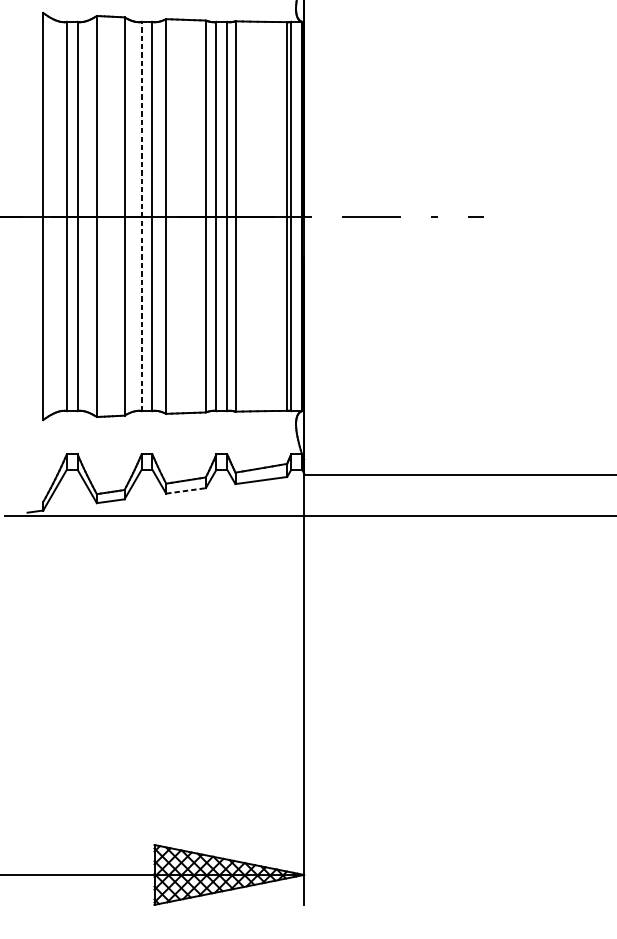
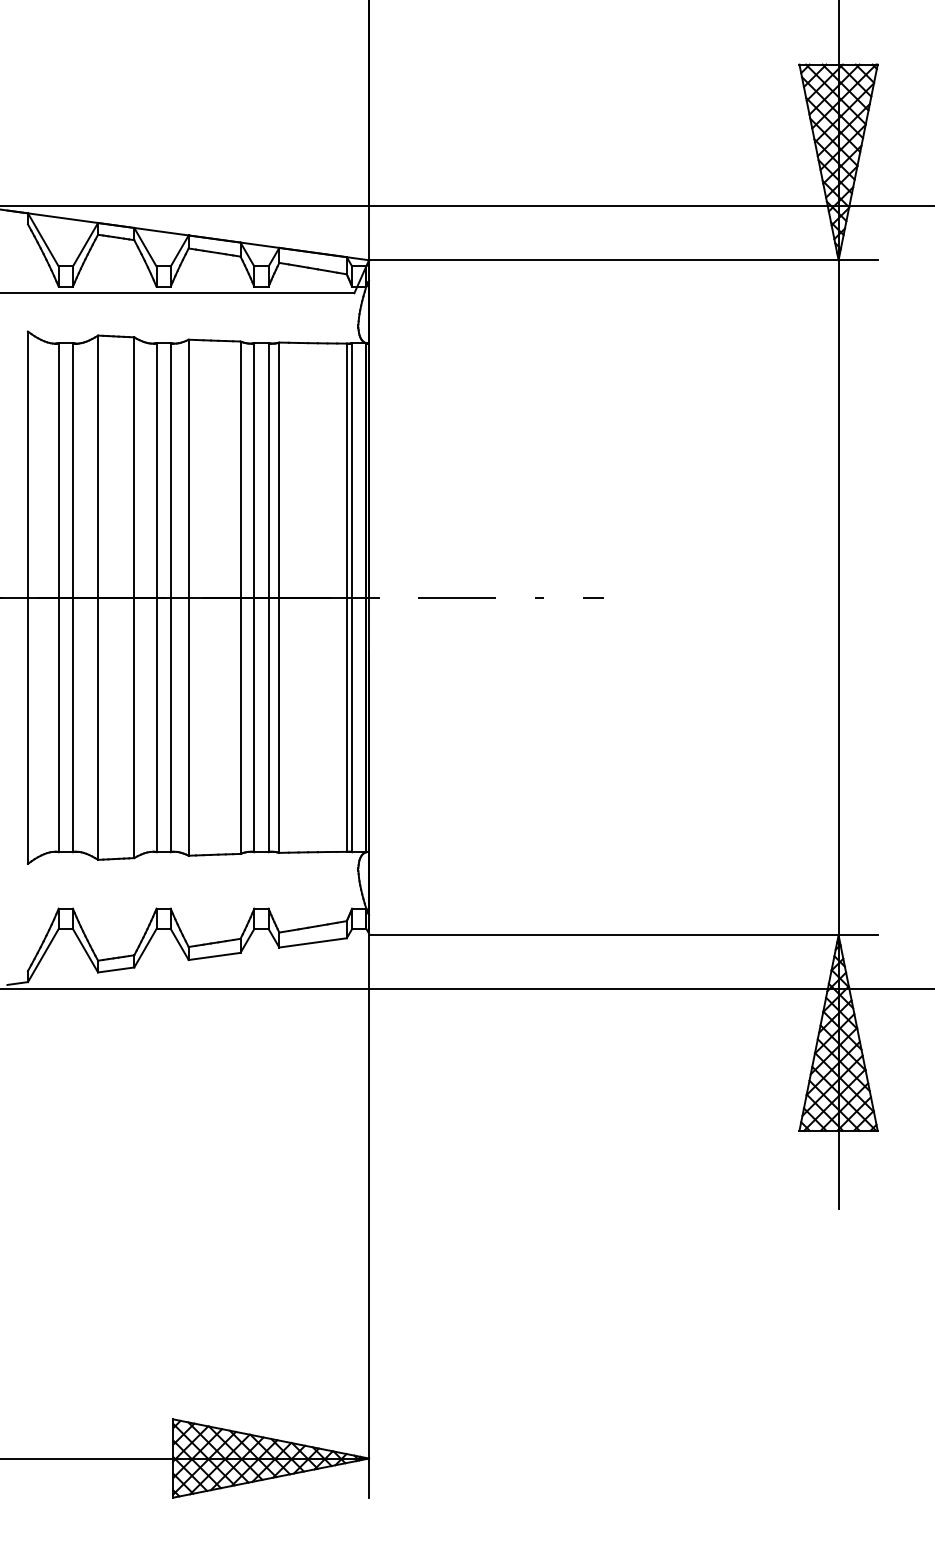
line: (141, 216) -> (156, 597), dashed -> solid
line: (186, 490) -> (215, 956), dashed -> solid

